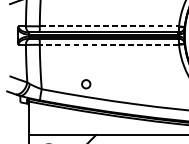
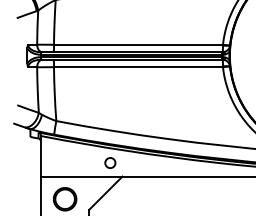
line: (108, 26) -> (137, 44), dashed -> solid
line: (110, 45) -> (139, 67), dashed -> solid
circle: (86, 83) -> (110, 162), moved

